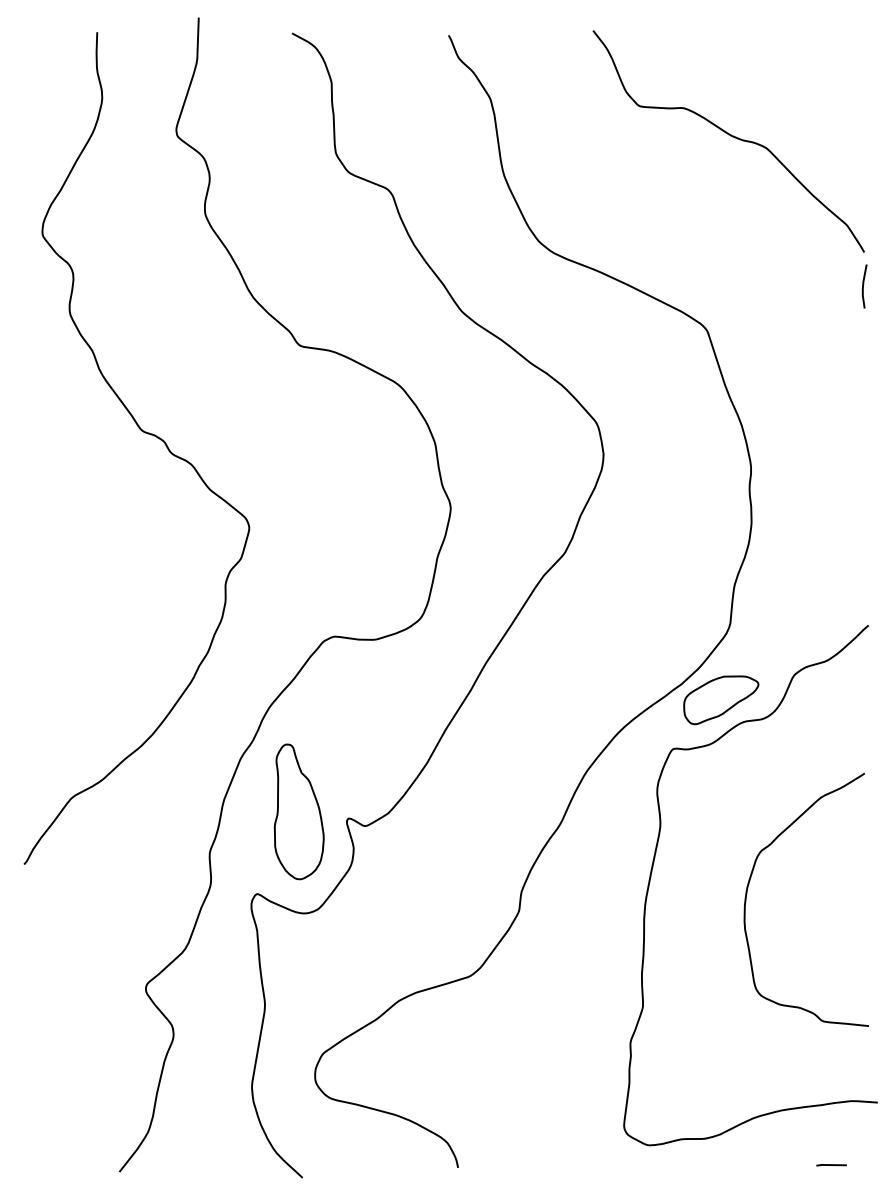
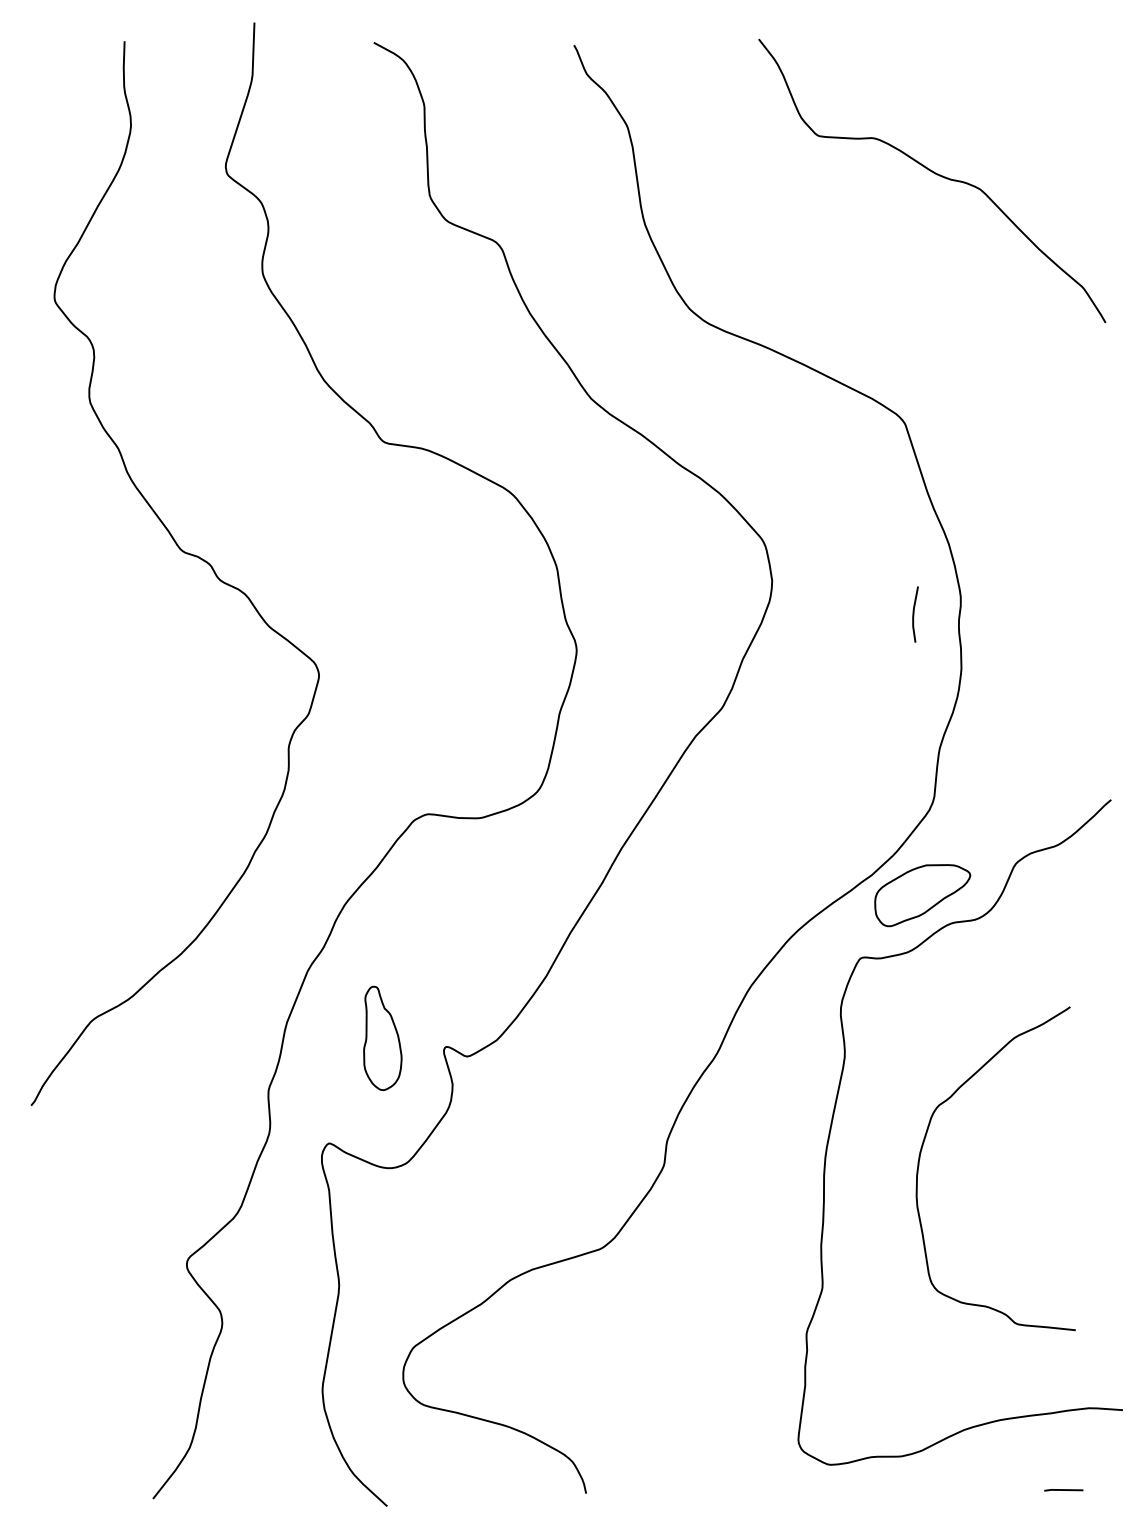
line: (863, 286) -> (914, 614), moved
part: (298, 811) -> (382, 1037), size x0.6
curve: (750, 881) -> (924, 1145), moved

